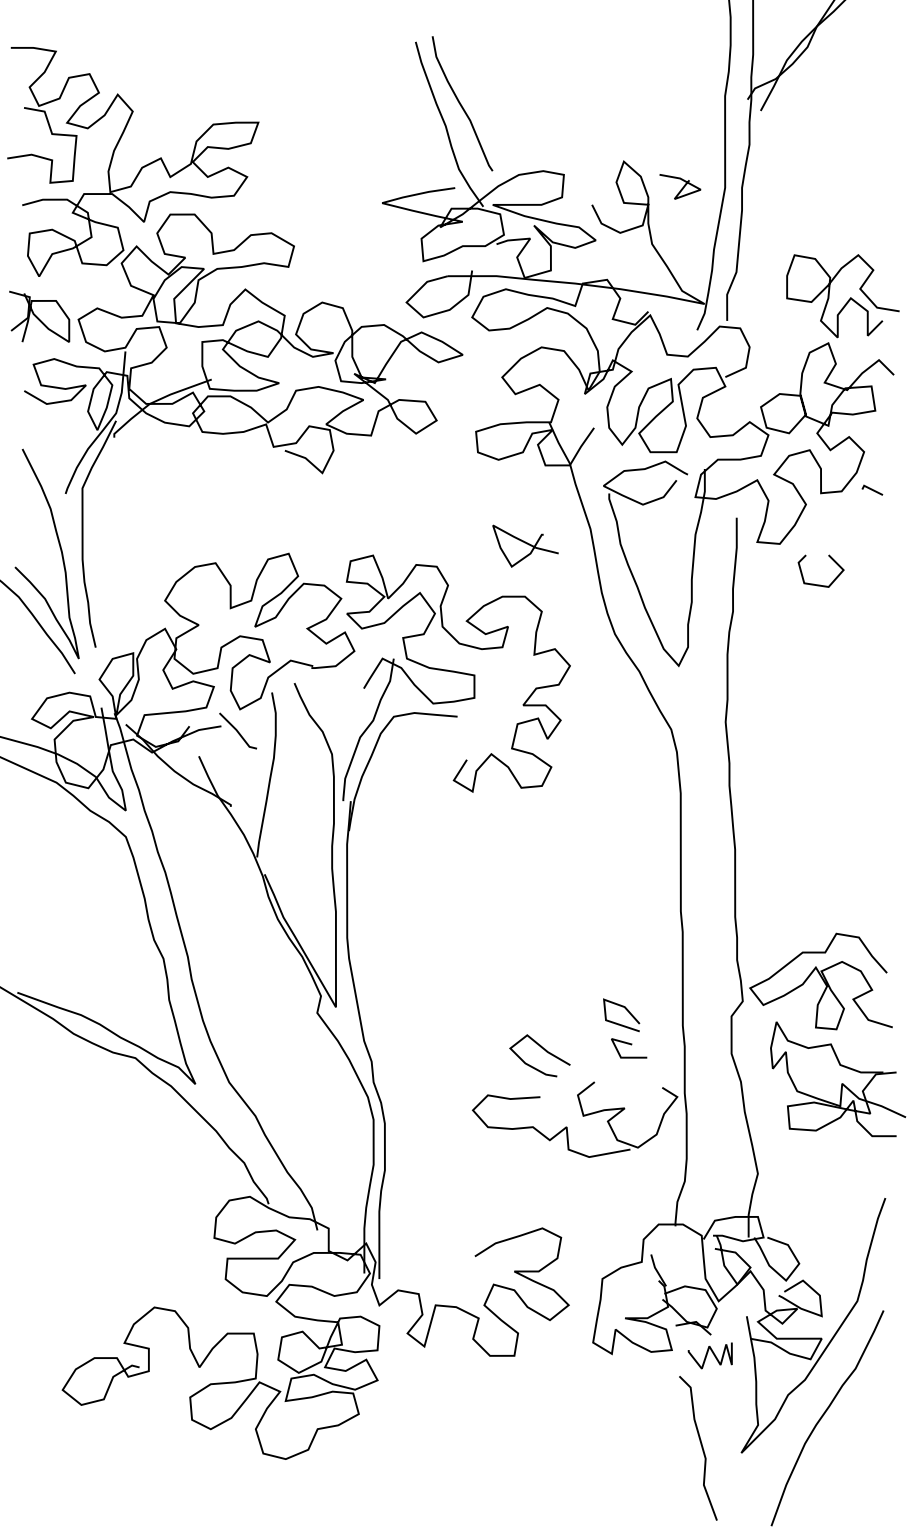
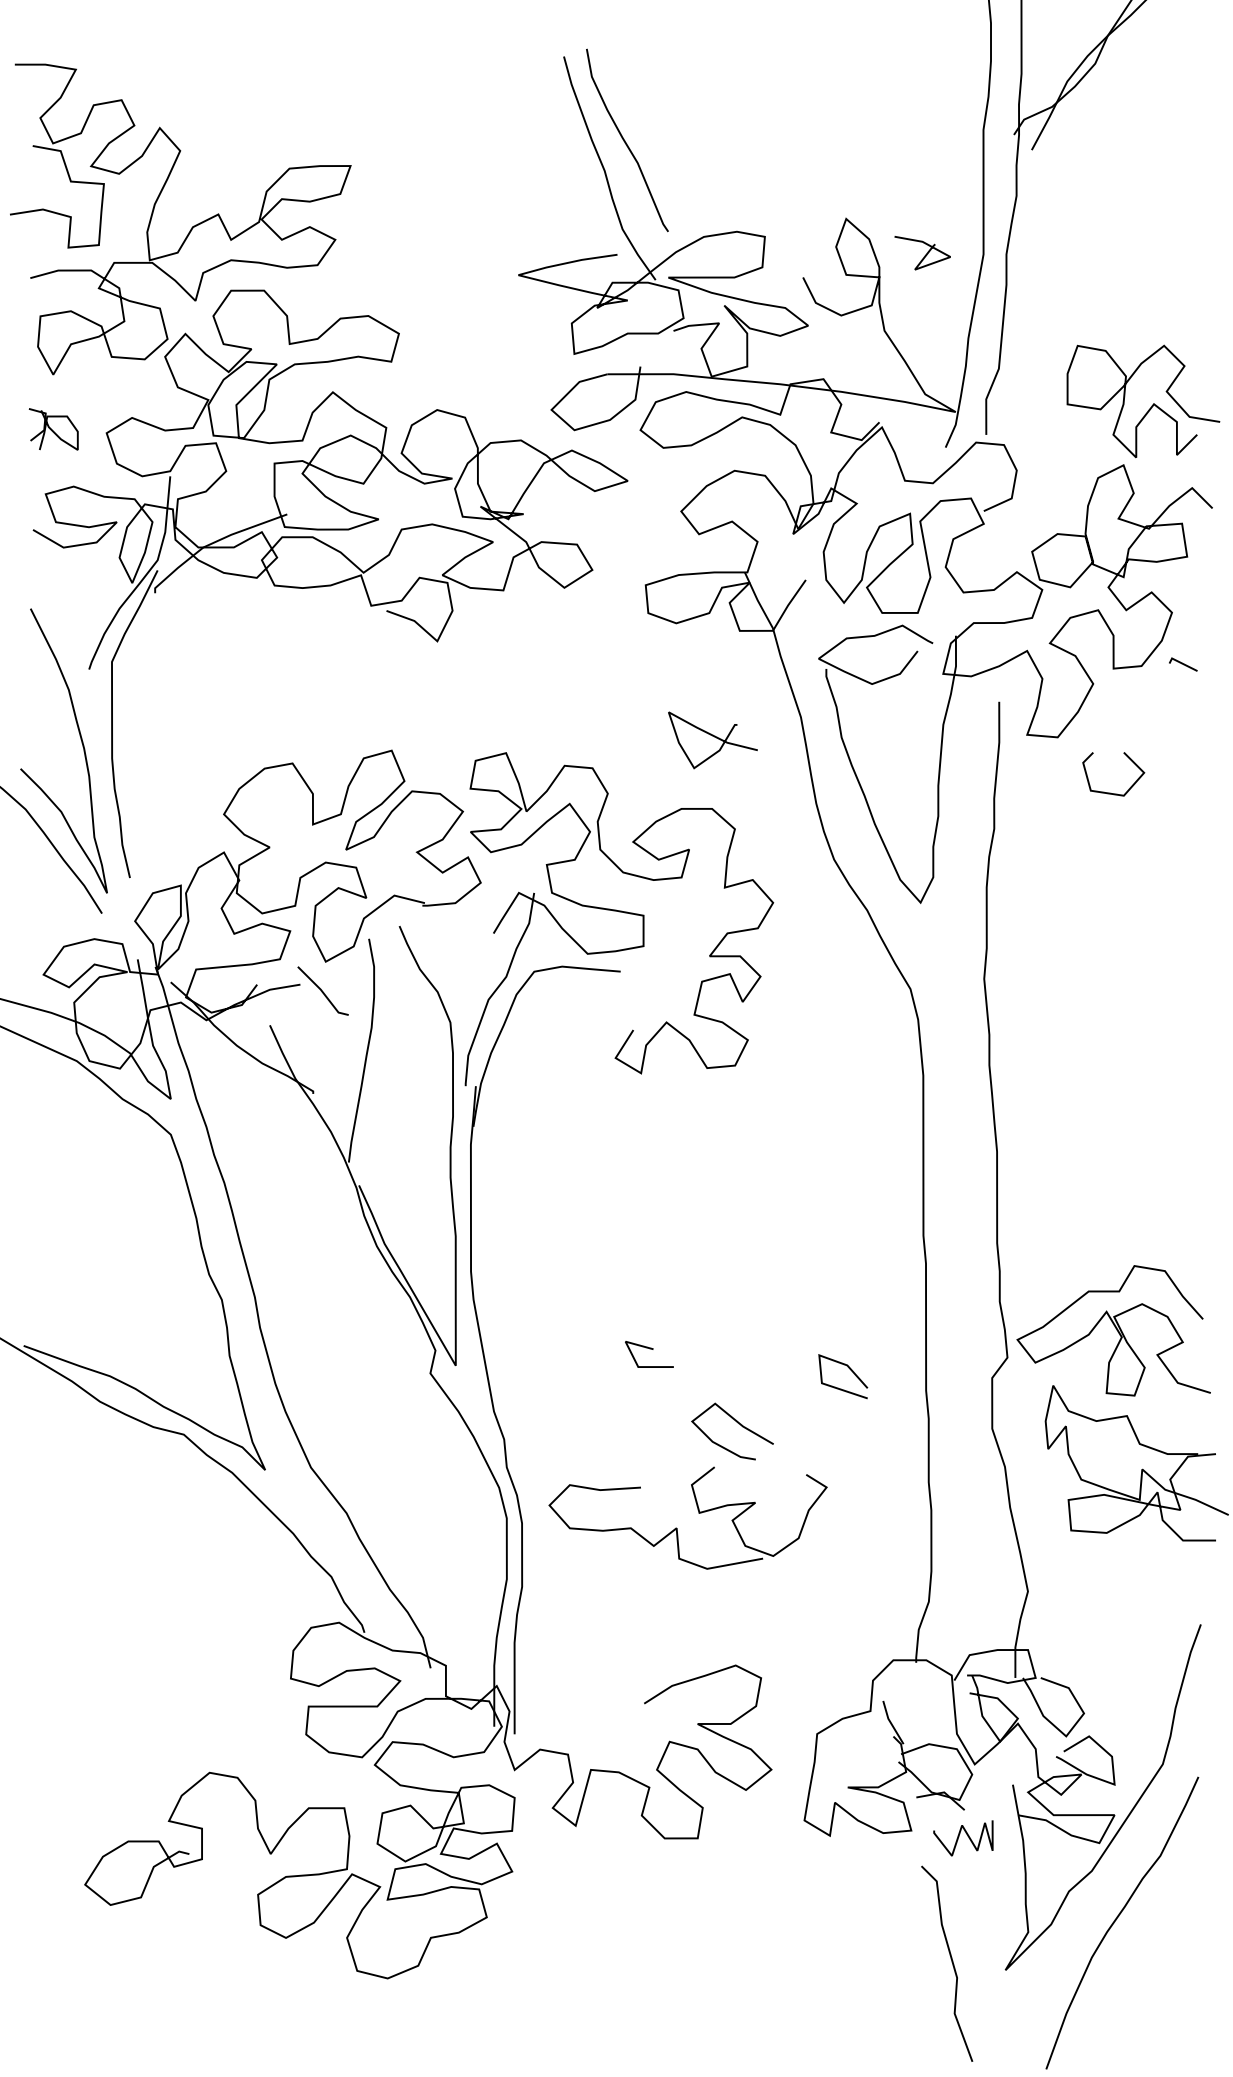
part: (39, 316) -> (53, 429), size x0.6
line: (629, 1044) -> (649, 1349), moved
part: (582, 1116) -> (698, 1513), moved

